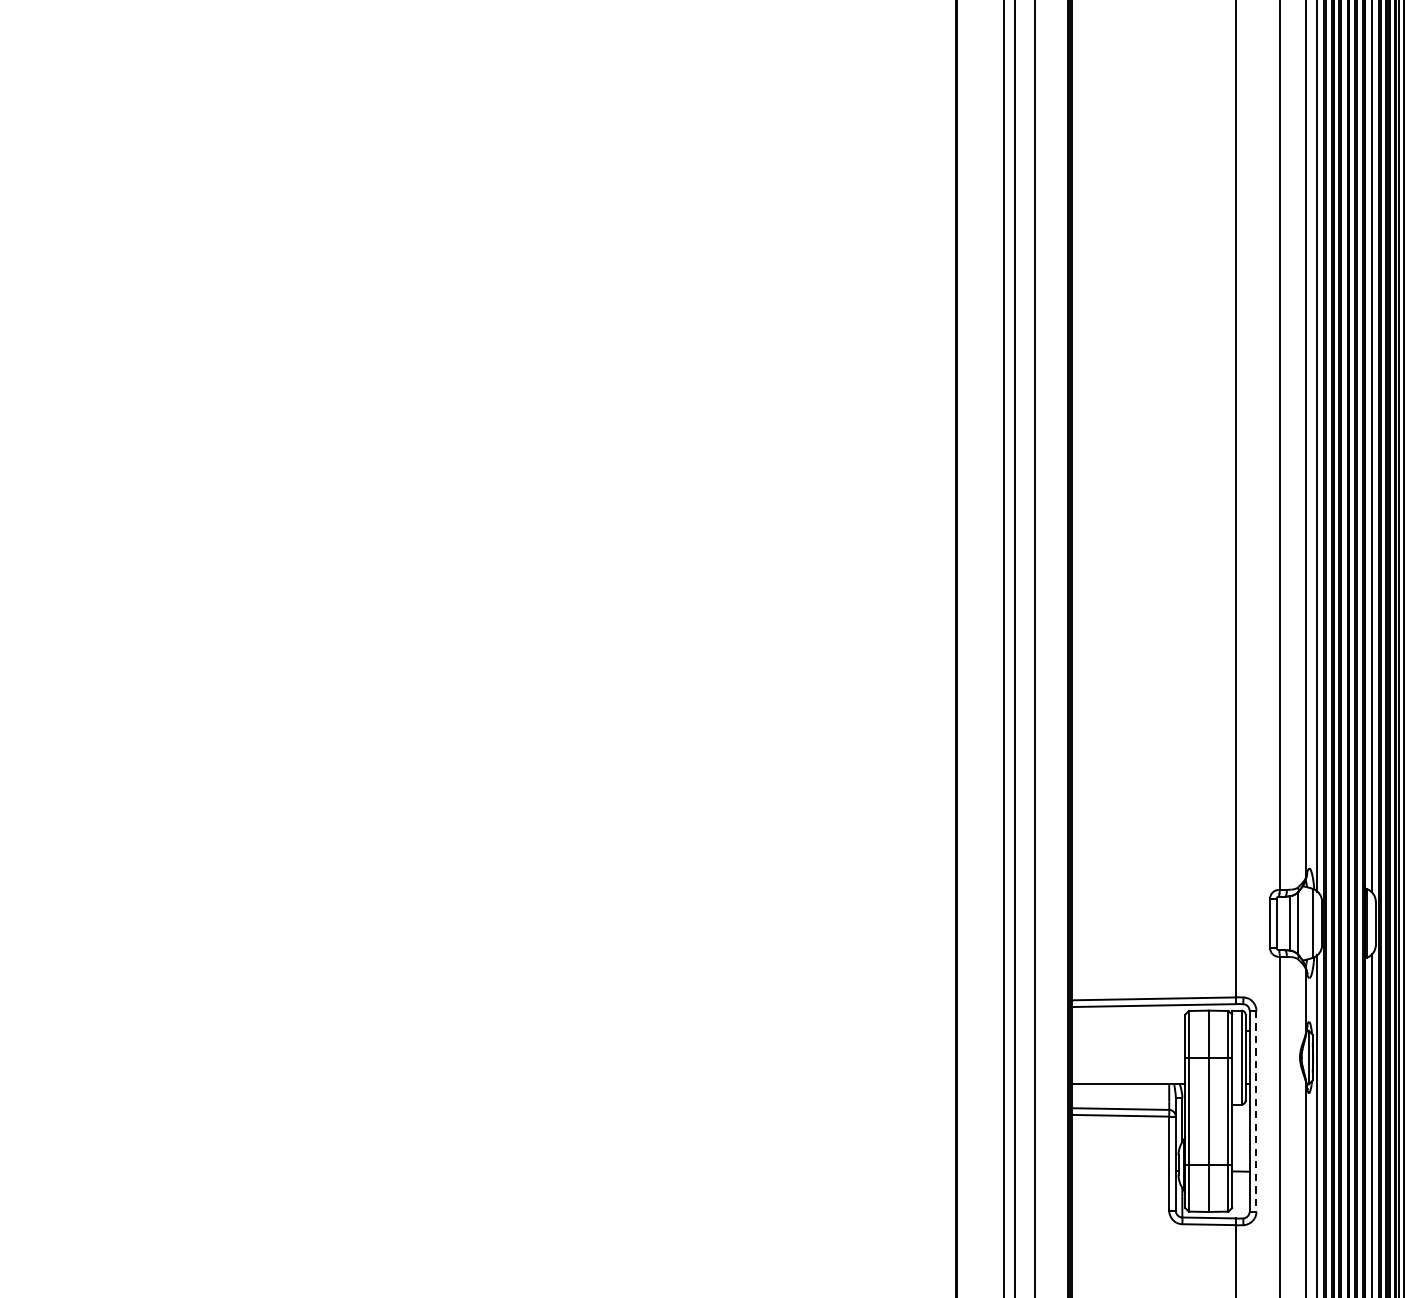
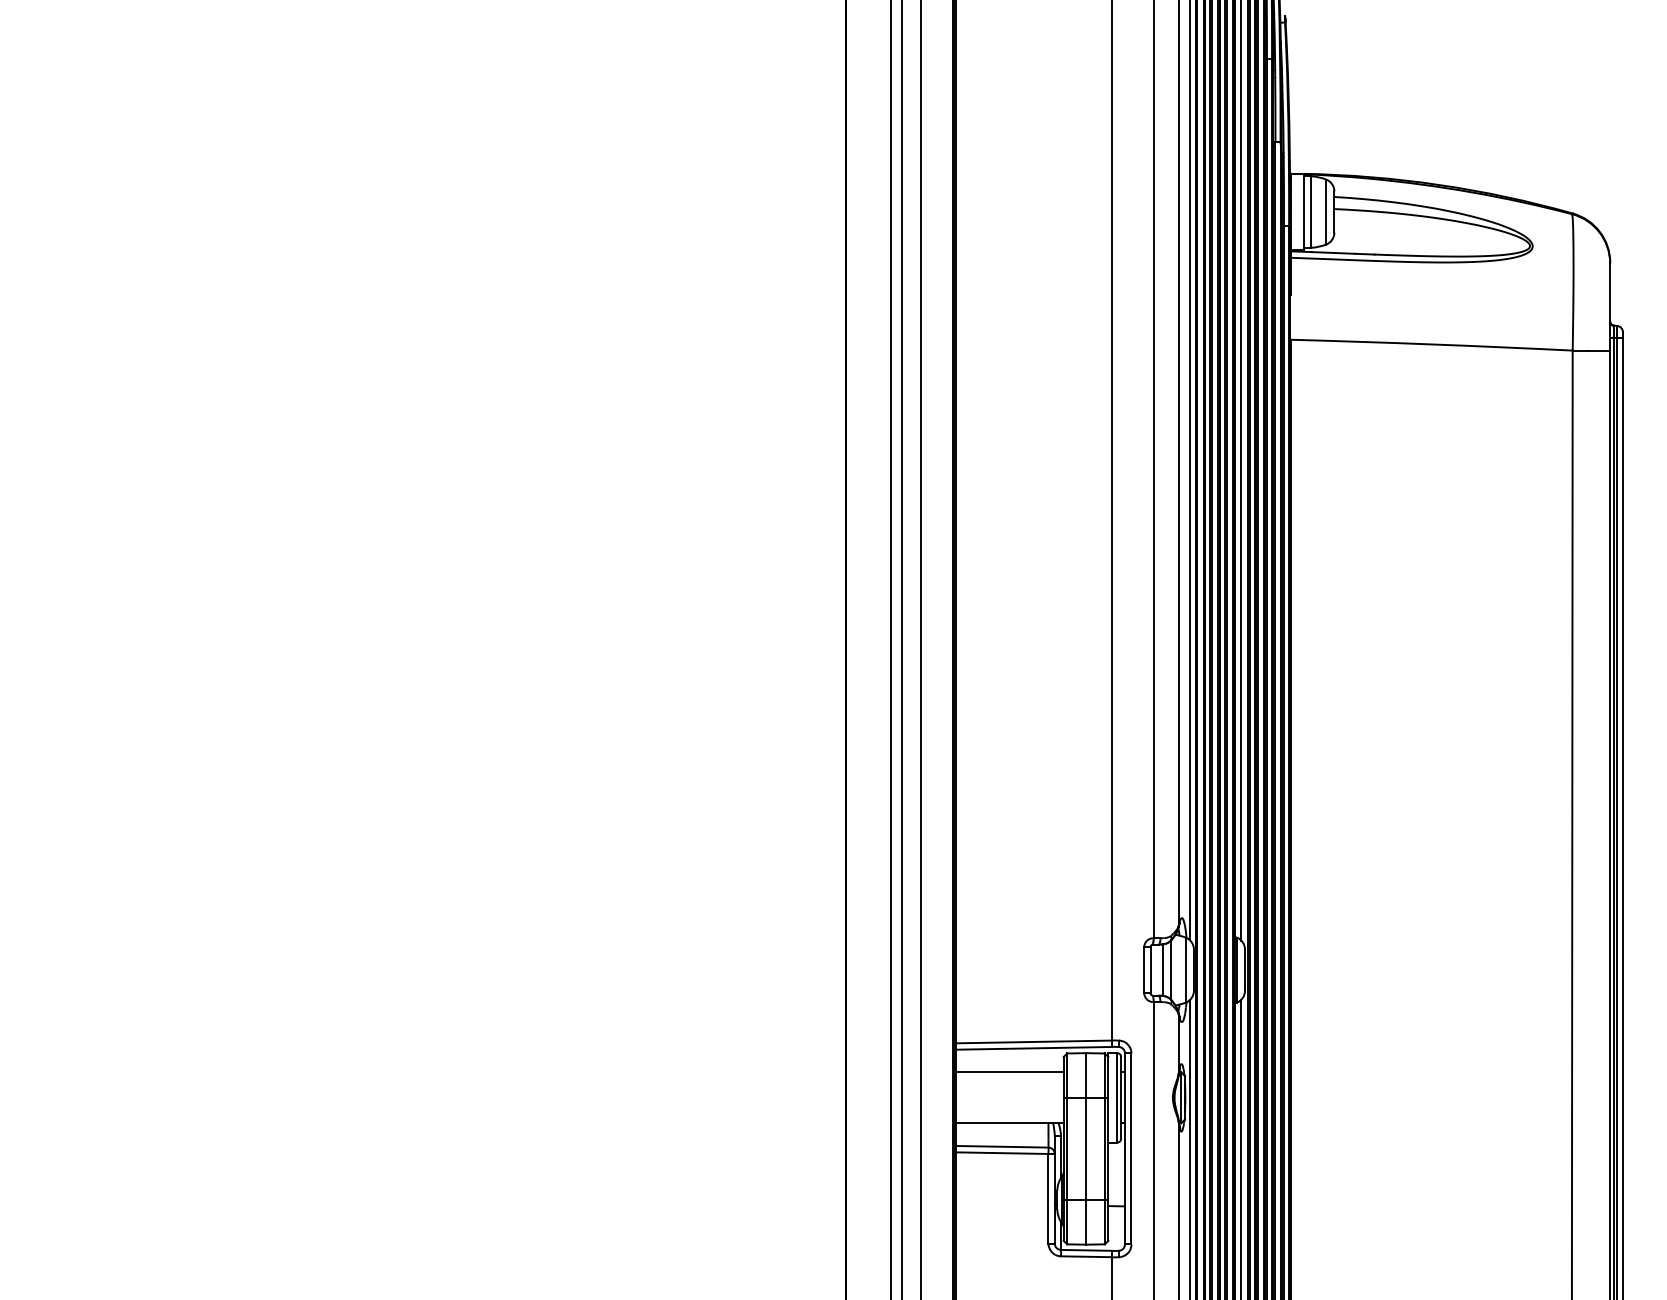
line: (1128, 1030) -> (1009, 1072), added
line: (1256, 1110) -> (1131, 1148), dashed -> solid

